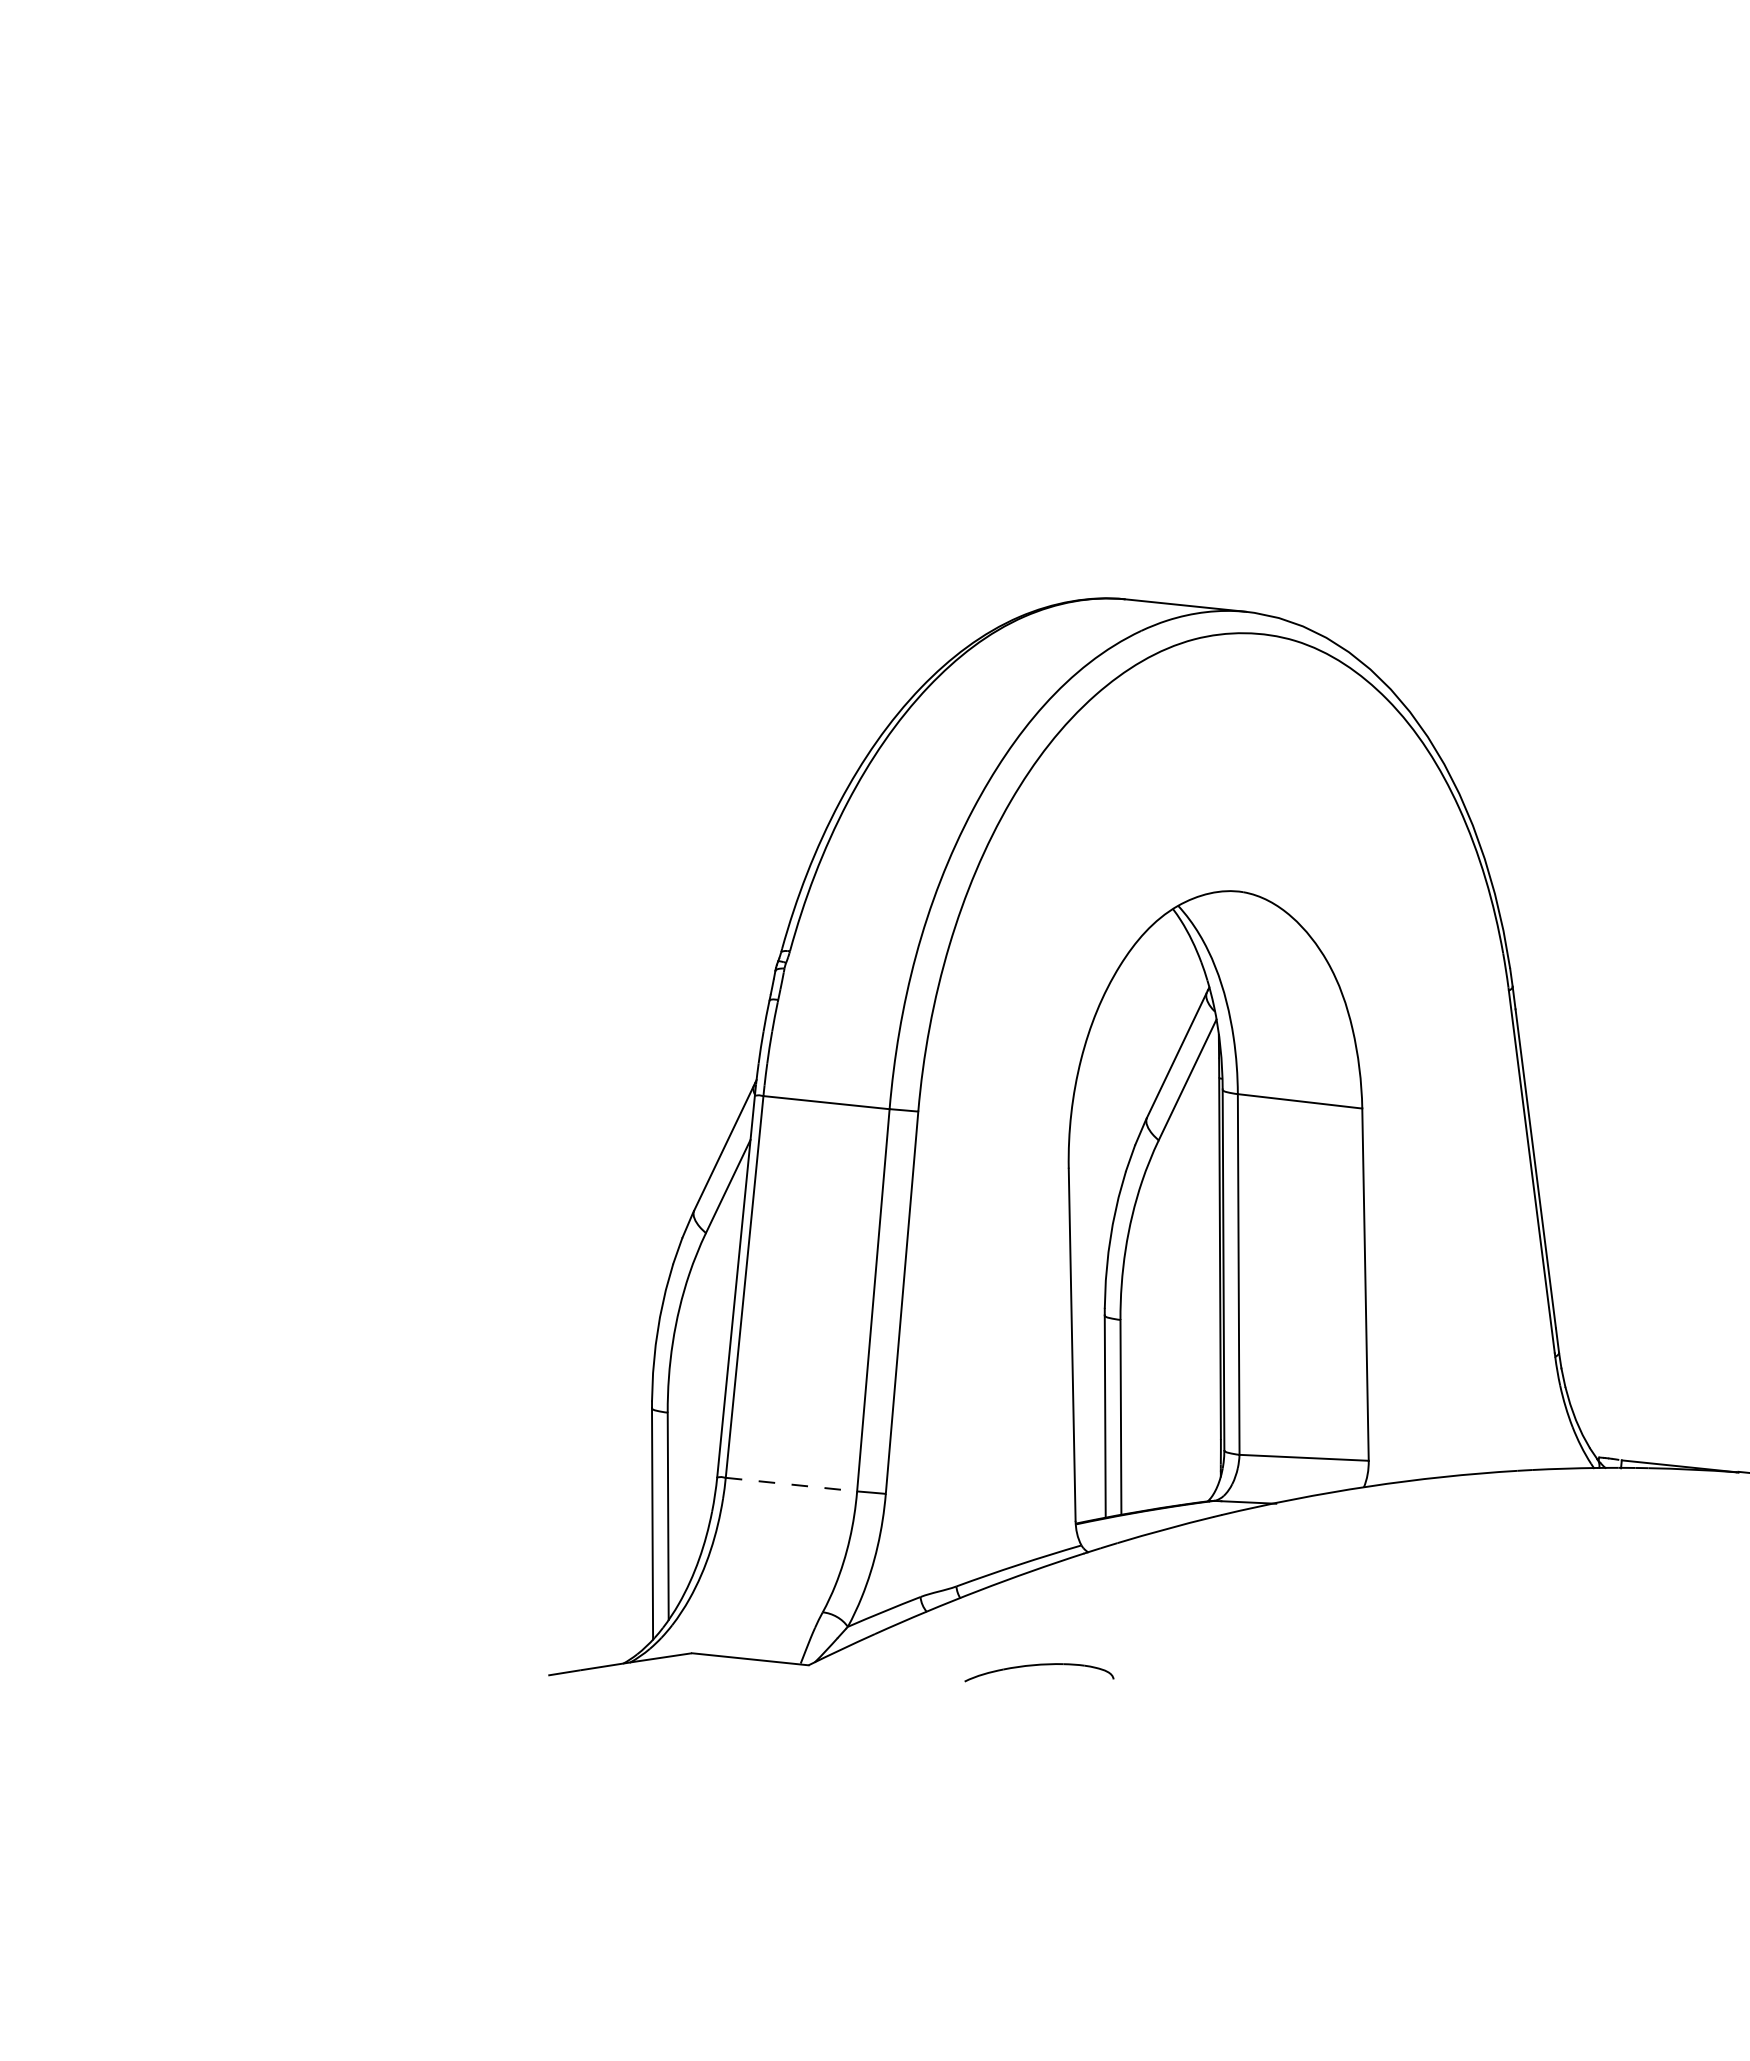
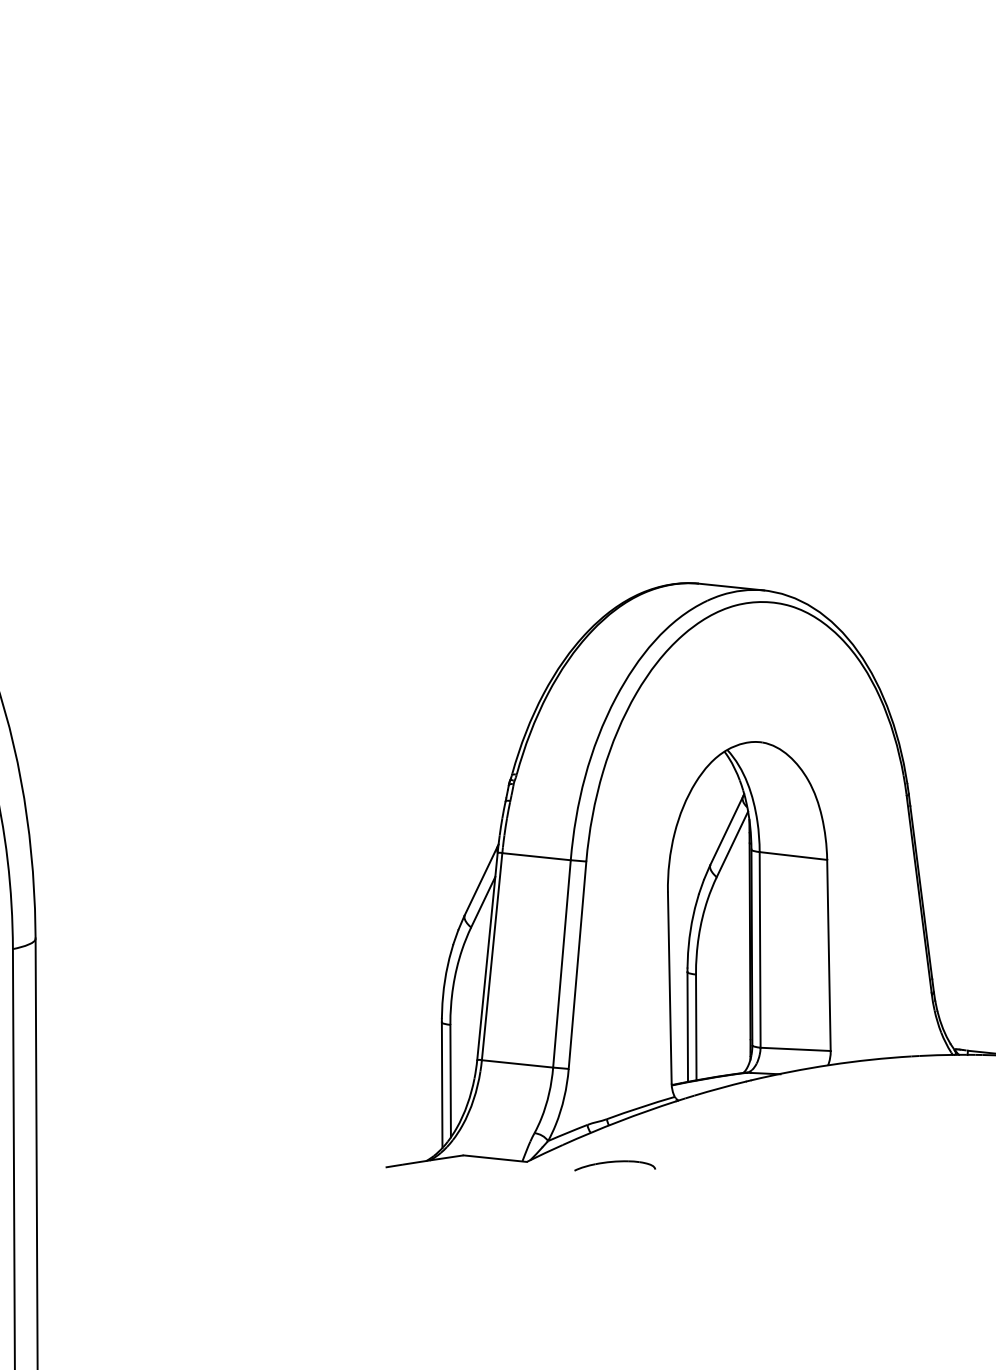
line: (791, 1483) -> (517, 1063), dashed -> solid
part: (1038, 1671) -> (614, 1165), moved

